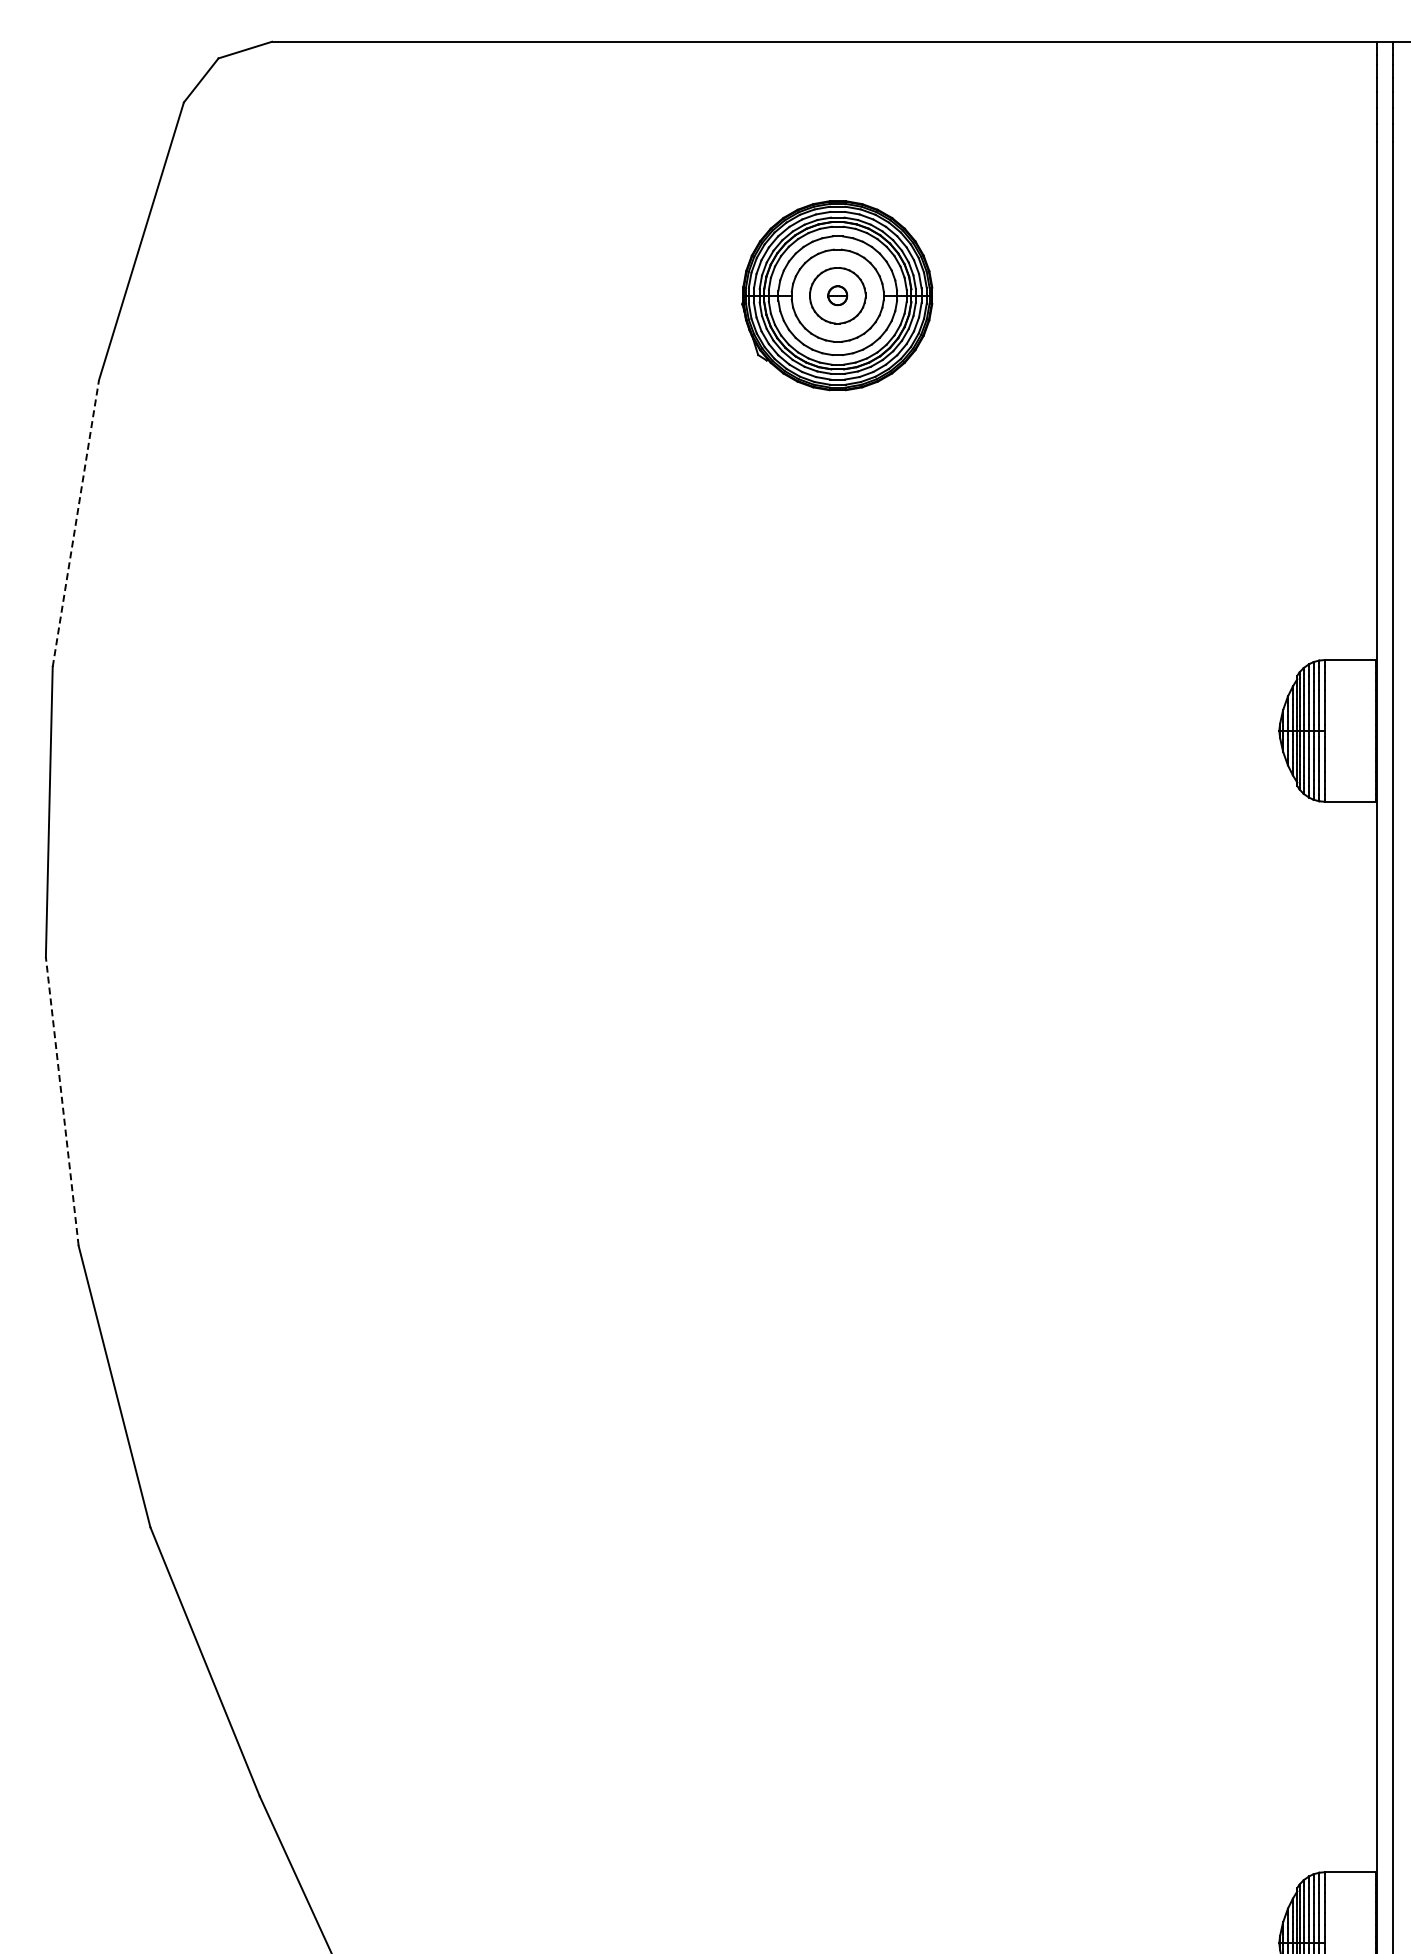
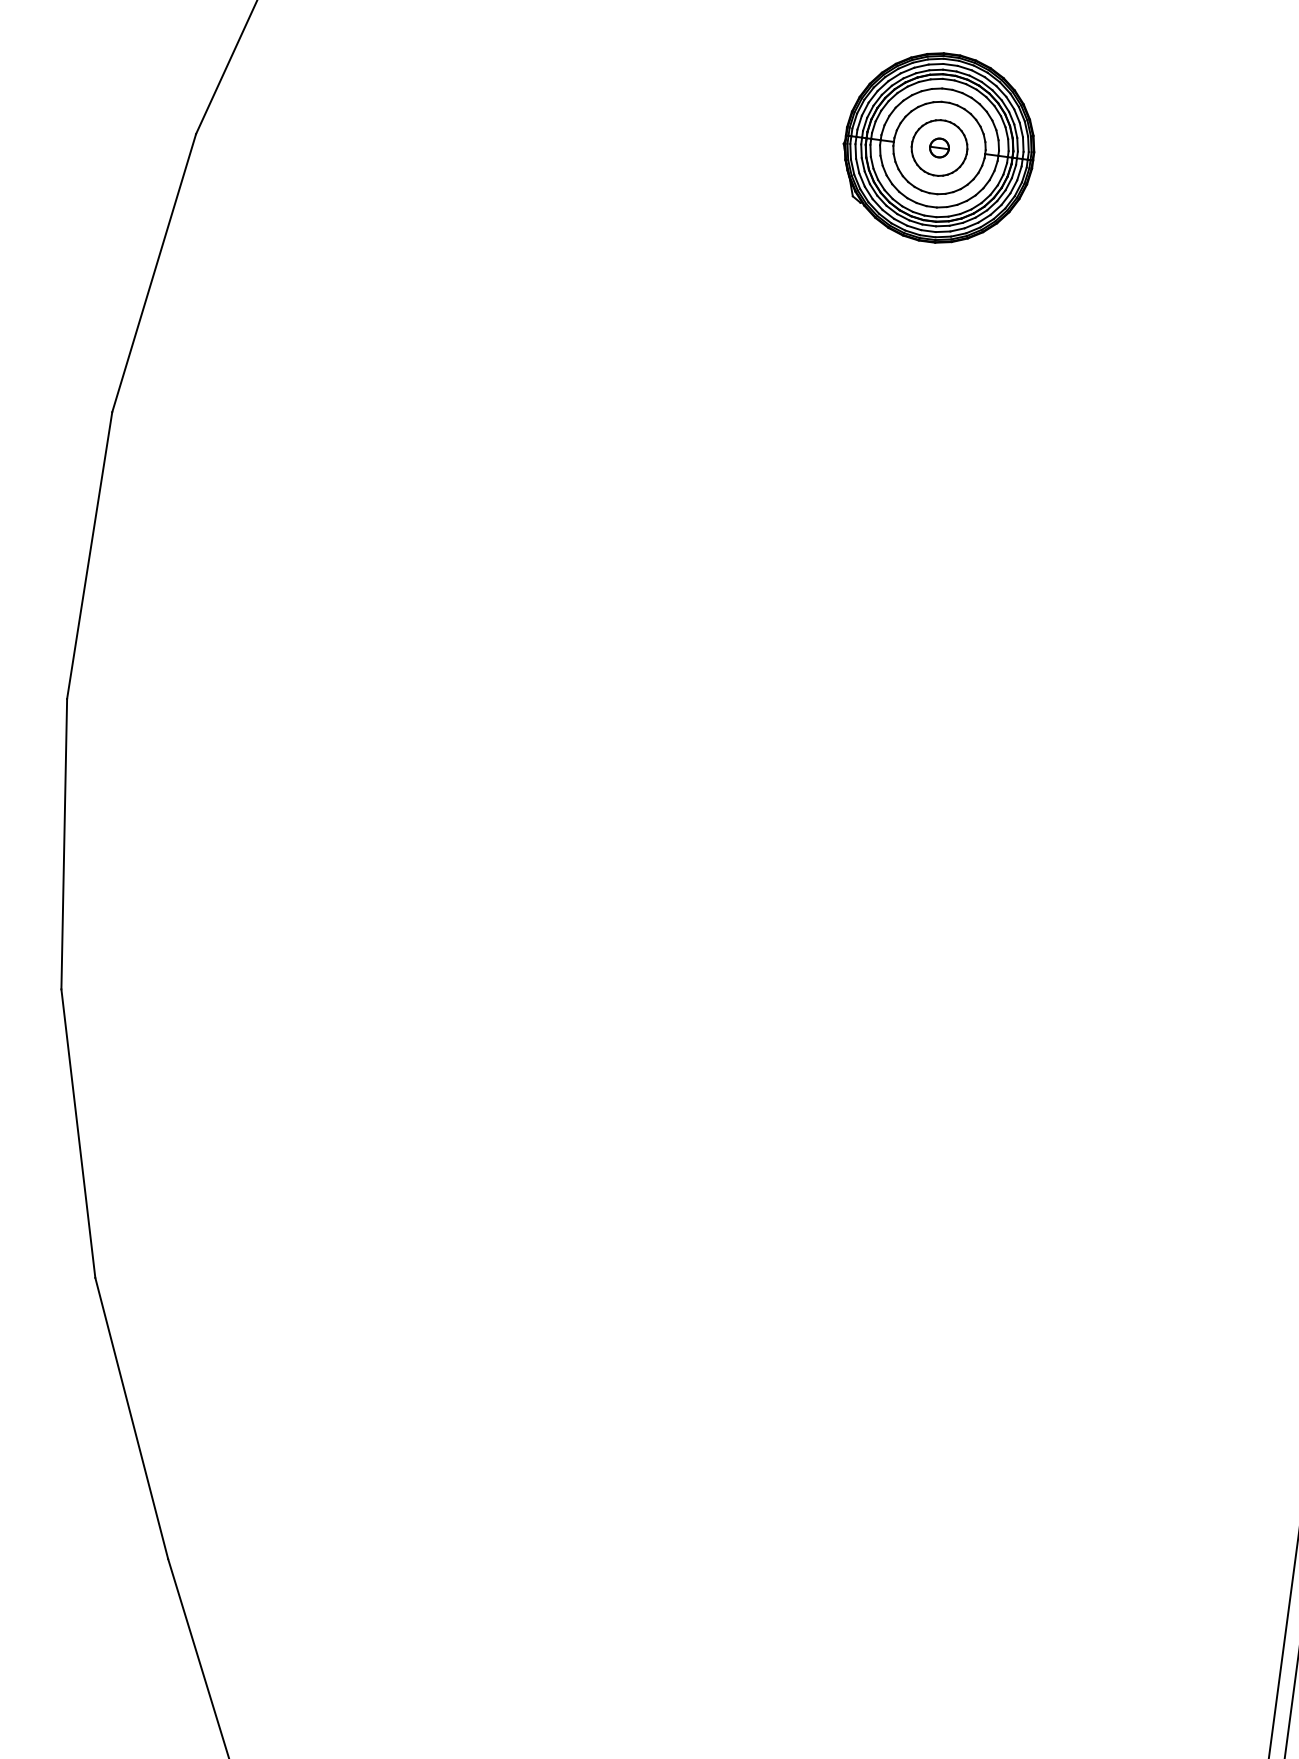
line: (75, 523) -> (153, 272), dashed -> solid
line: (62, 1101) -> (64, 844), dashed -> solid

